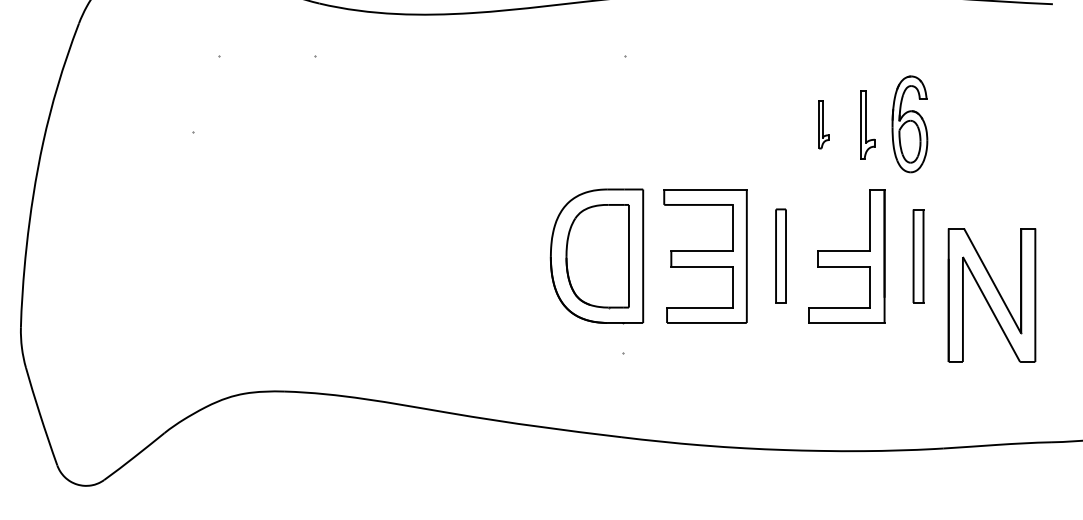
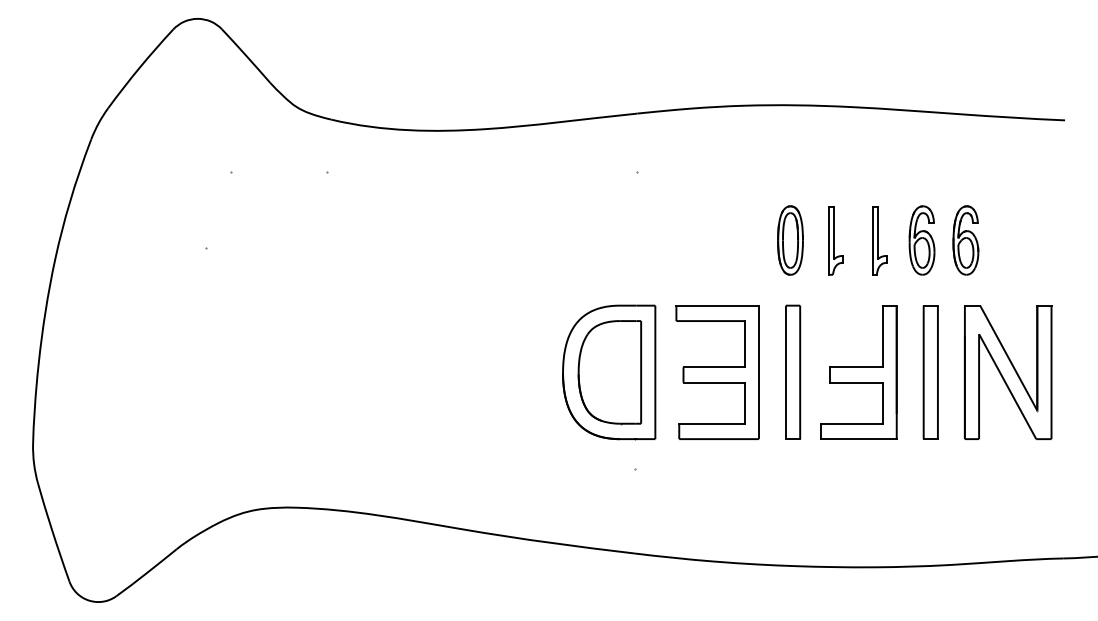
part: (778, 124) -> (790, 240), added
part: (823, 124) -> (835, 240), size x1.43
part: (909, 124) -> (921, 240), size x0.71
part: (953, 124) -> (965, 240), added
part: (781, 255) -> (793, 371), size x1.43
part: (918, 256) -> (930, 372), size x1.43
part: (992, 295) -> (1008, 372), moved

